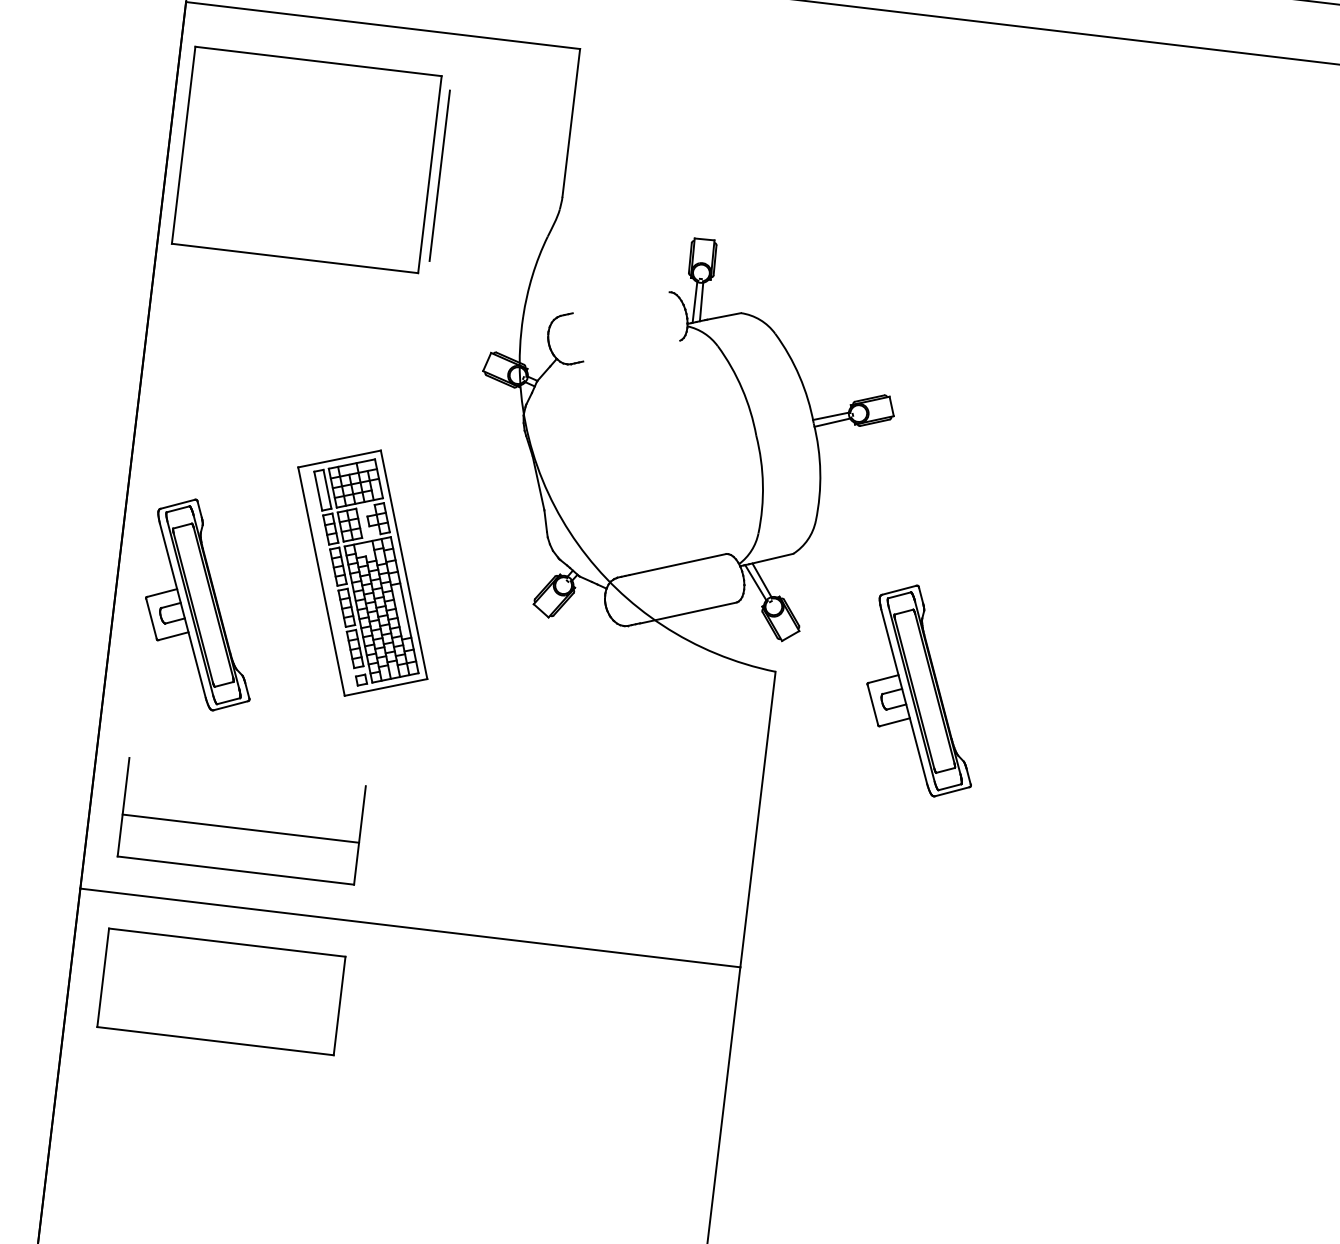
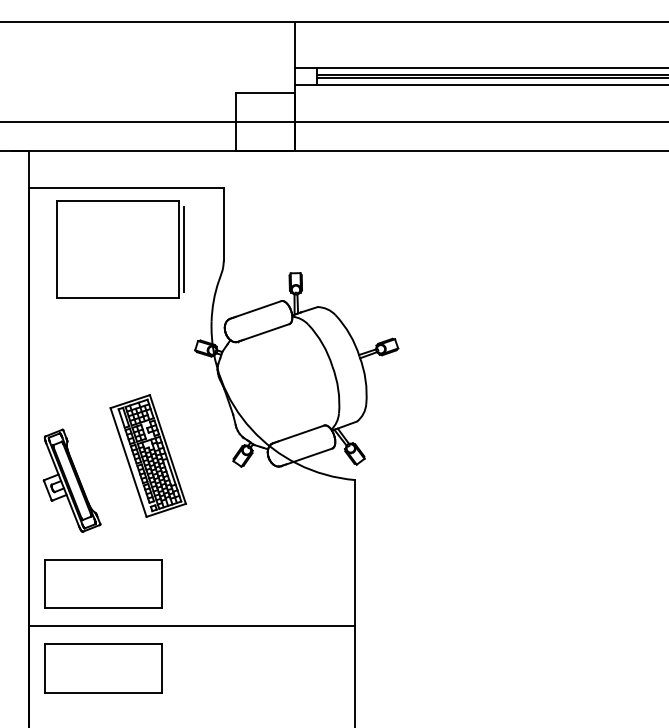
part: (312, 160) -> (120, 249), moved
line: (621, 301) -> (258, 308), added
line: (631, 350) -> (266, 331), added
part: (923, 690) -> (428, 480), removed
line: (240, 828) -> (103, 559), moved

